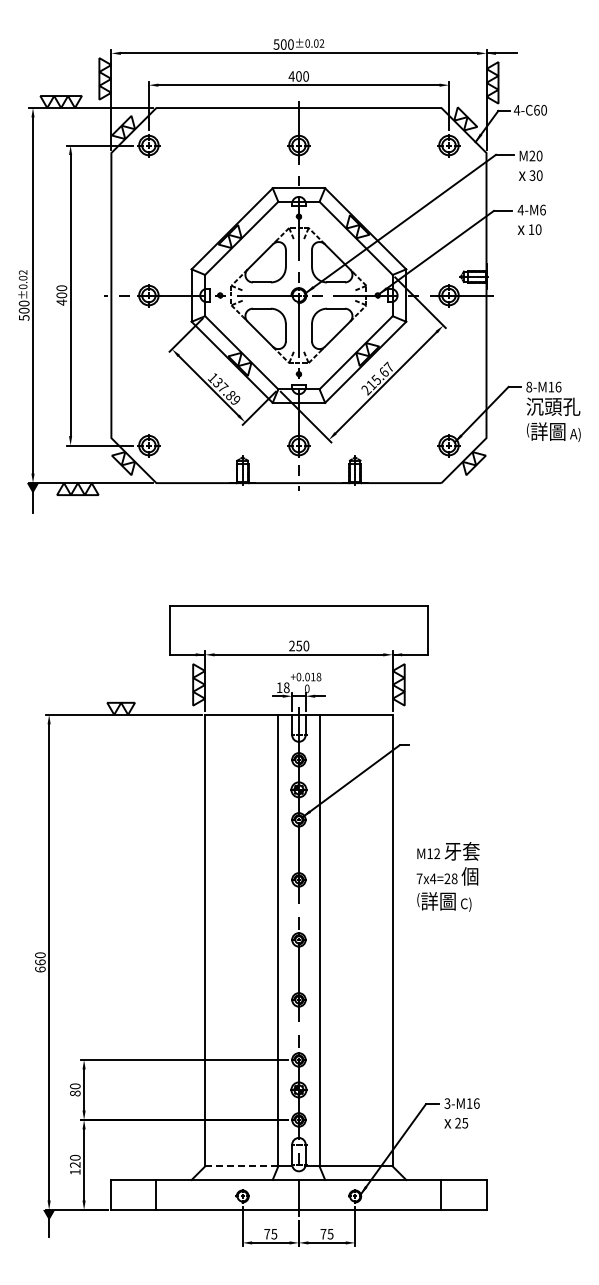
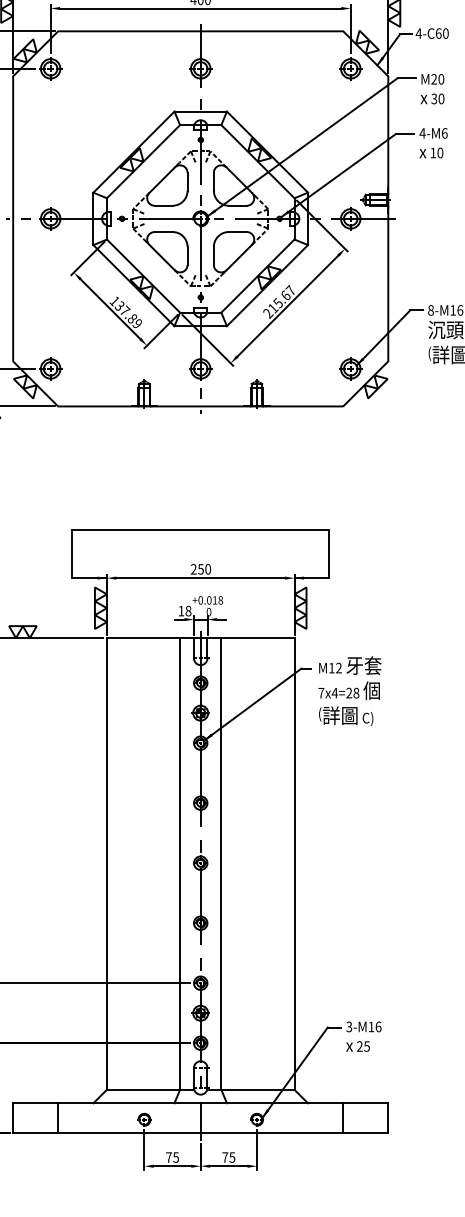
text: (447, 876) -> (349, 690), moved
line: (241, 1166) -> (143, 1089), dashed -> solid

